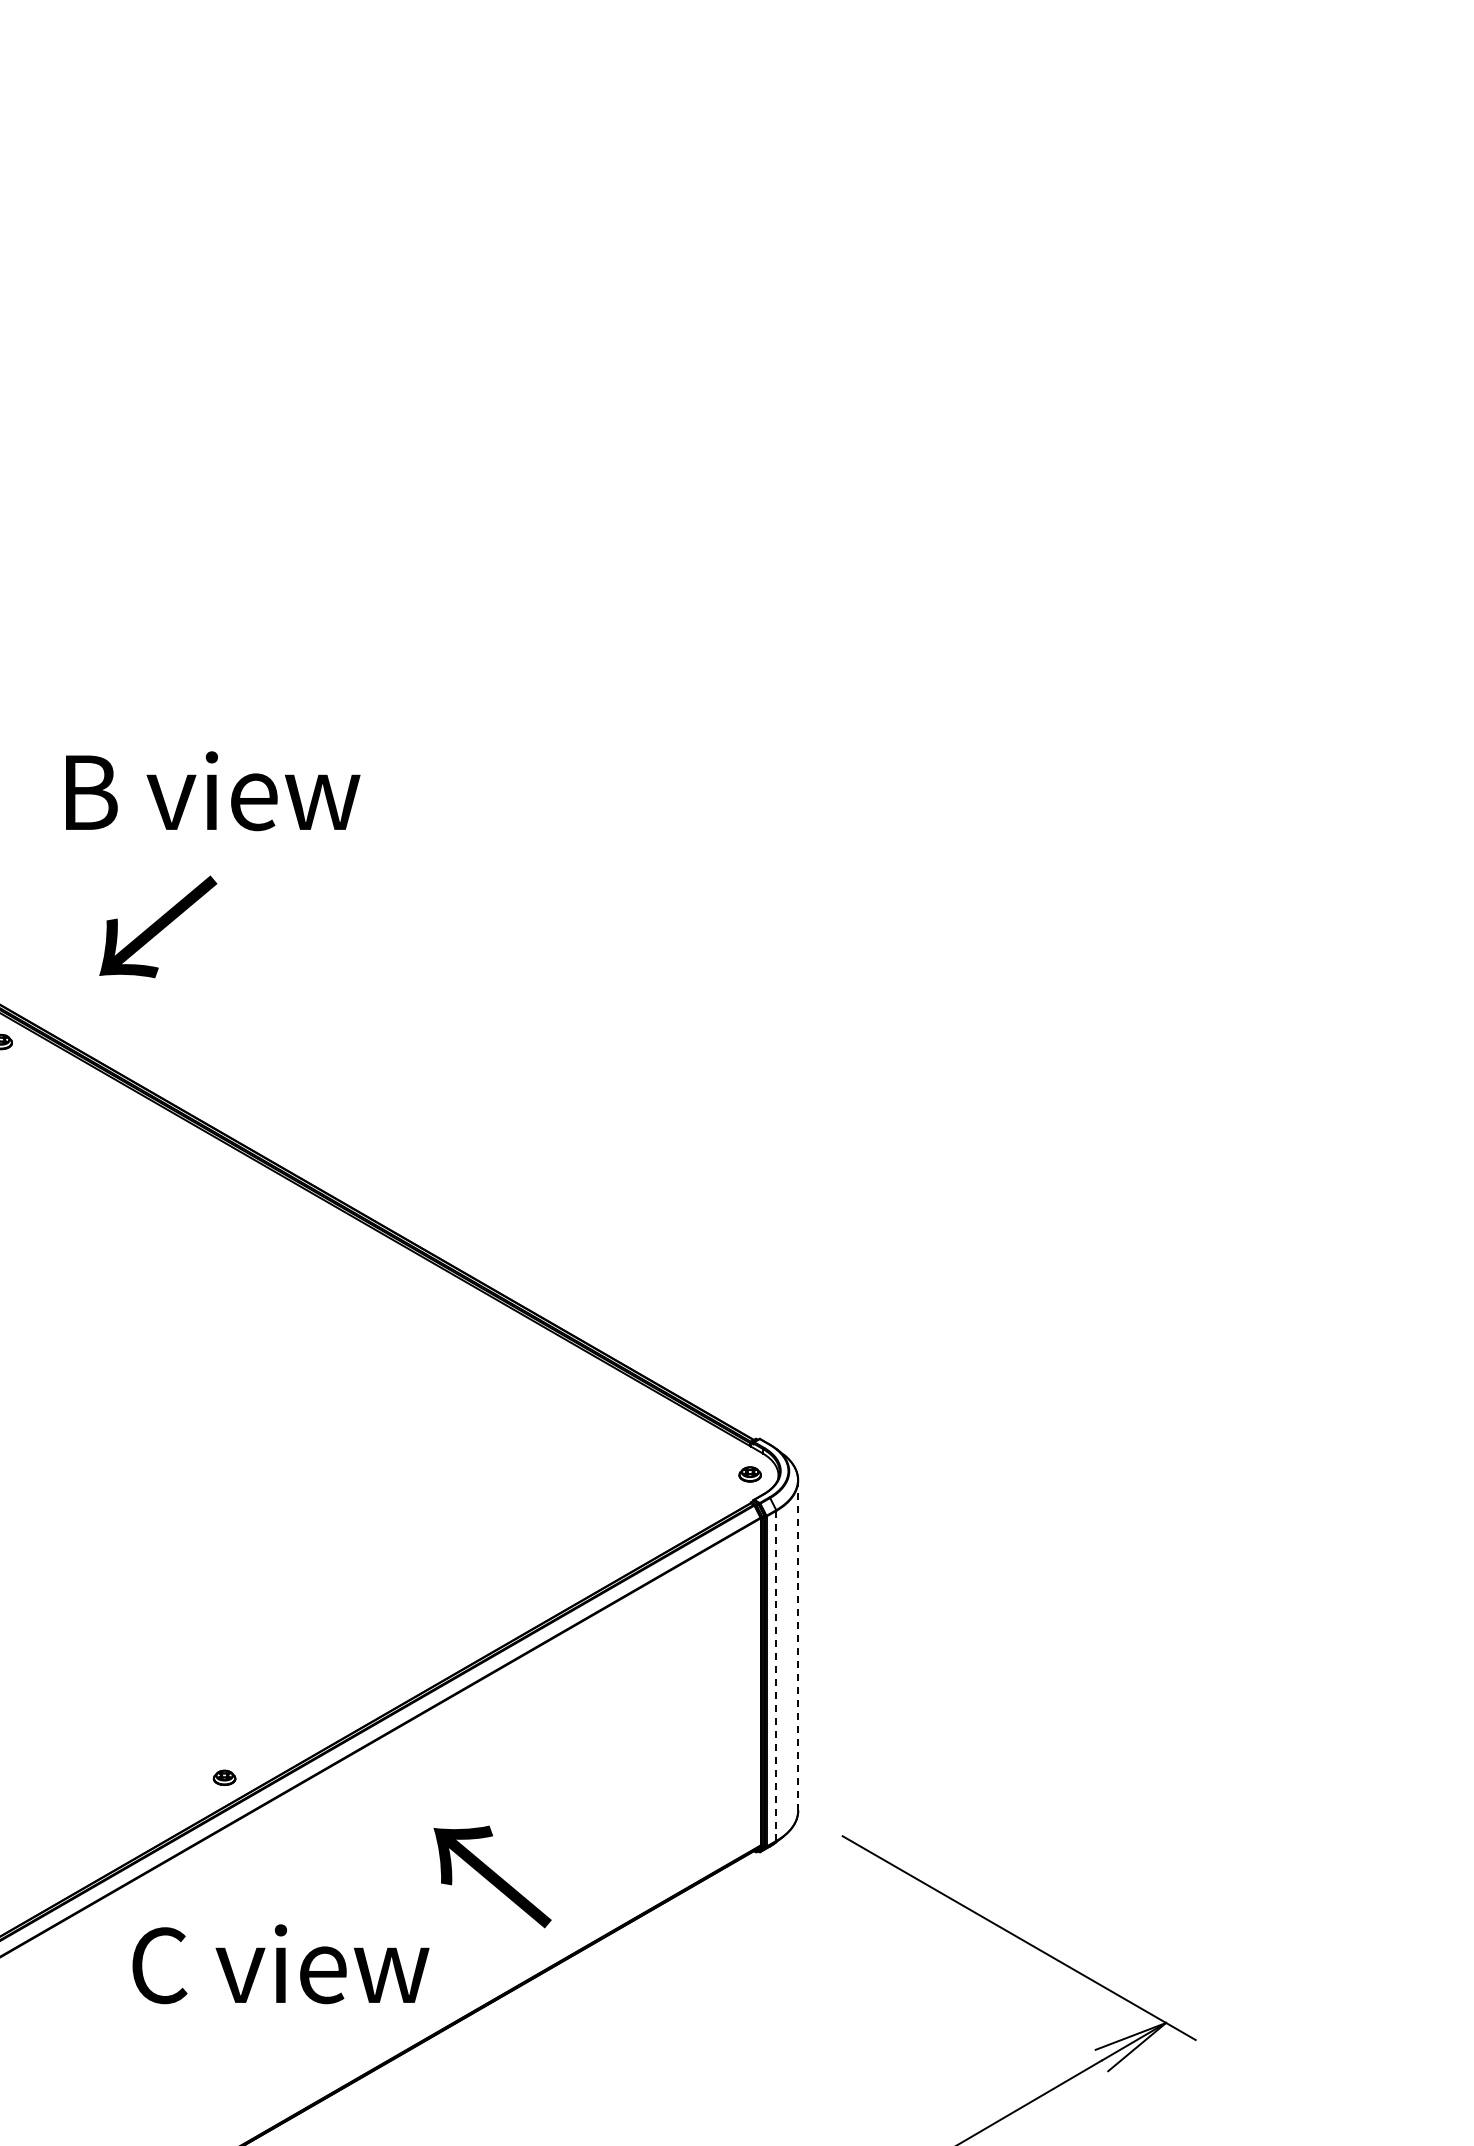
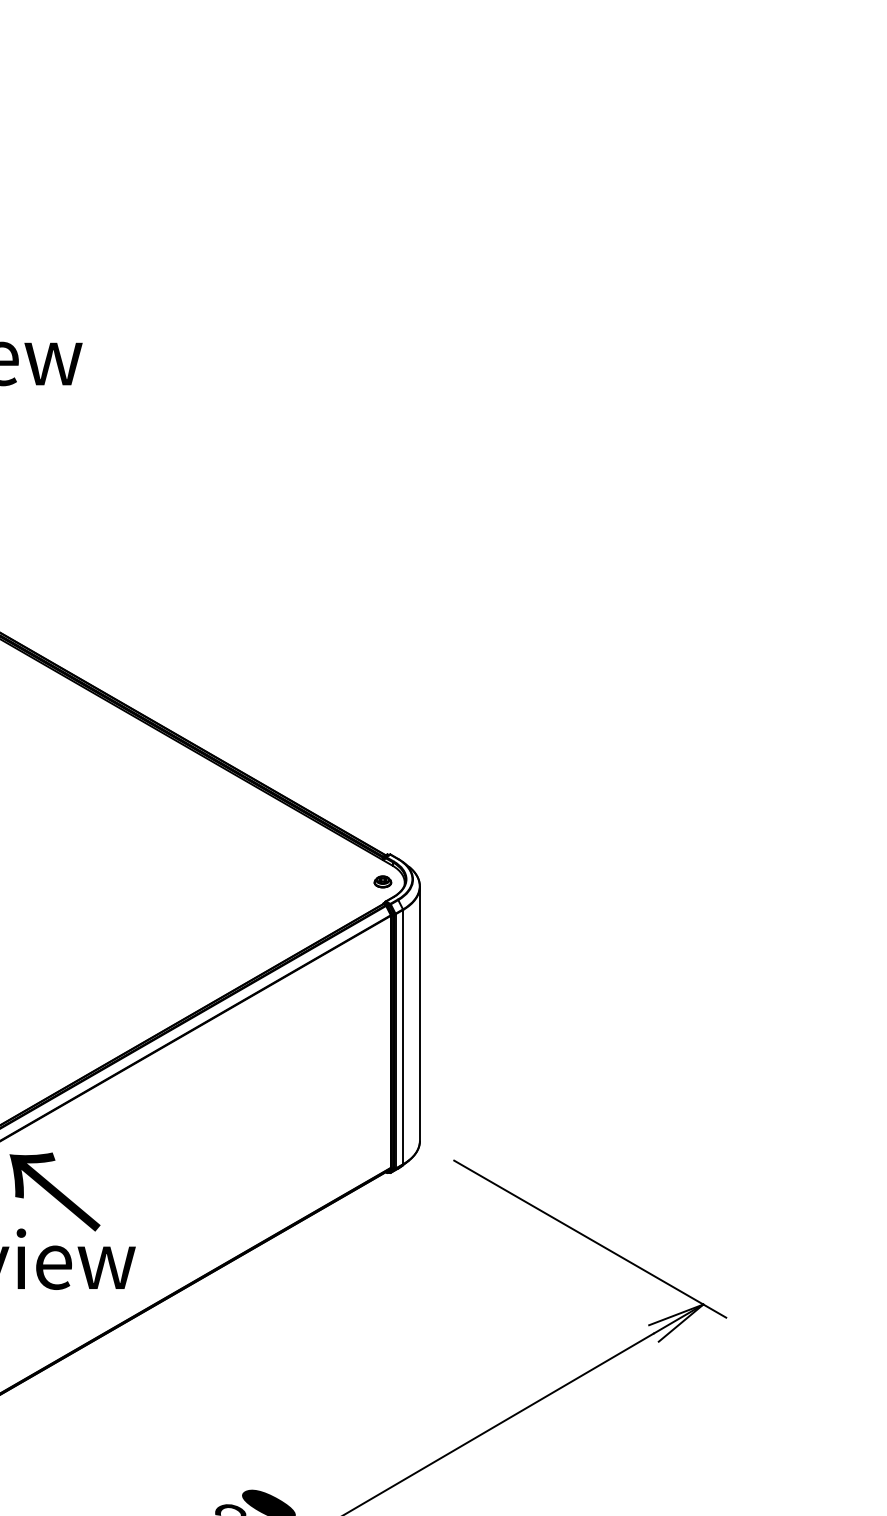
line: (798, 1645) -> (420, 1013), dashed -> solid
line: (776, 1676) -> (403, 1037), dashed -> solid
text: (492, 1876) -> (54, 1191), moved

